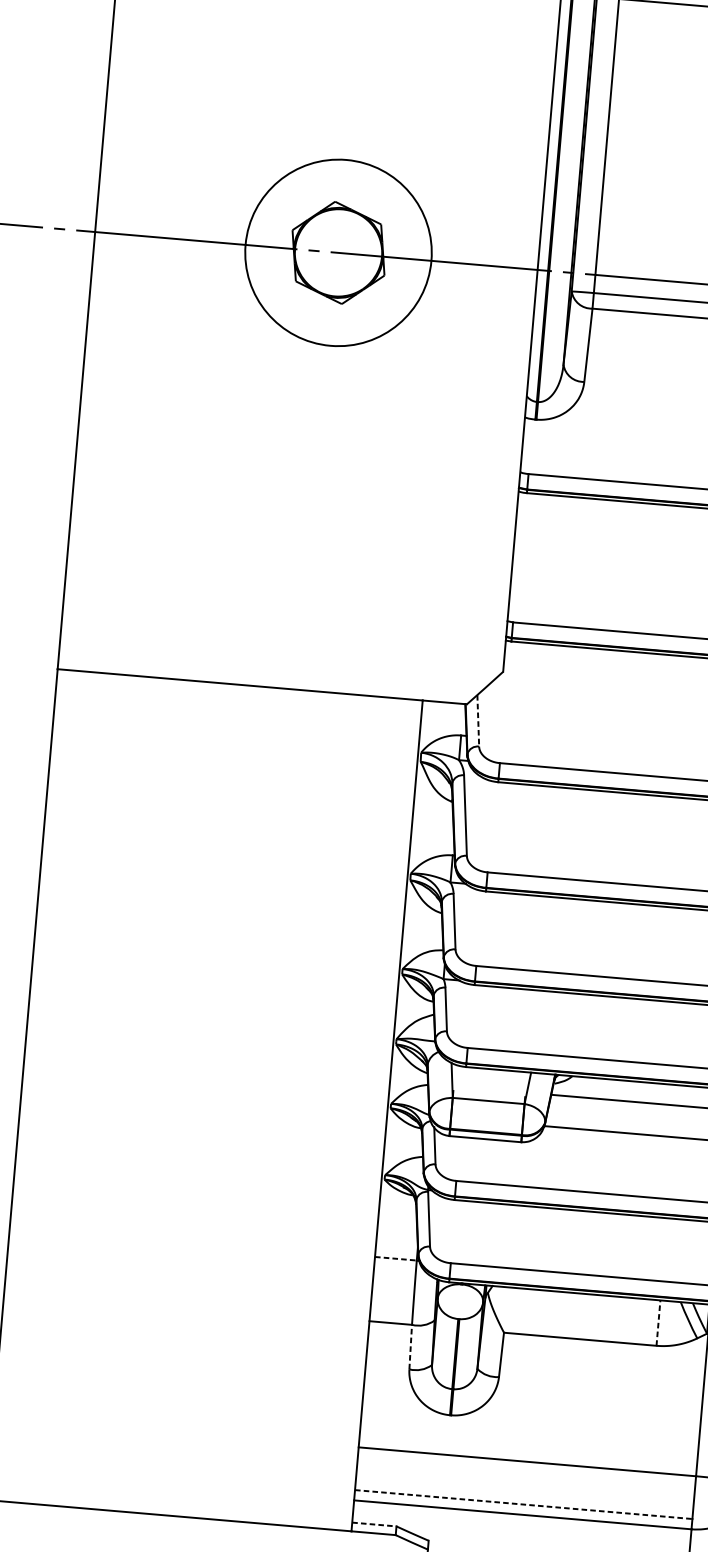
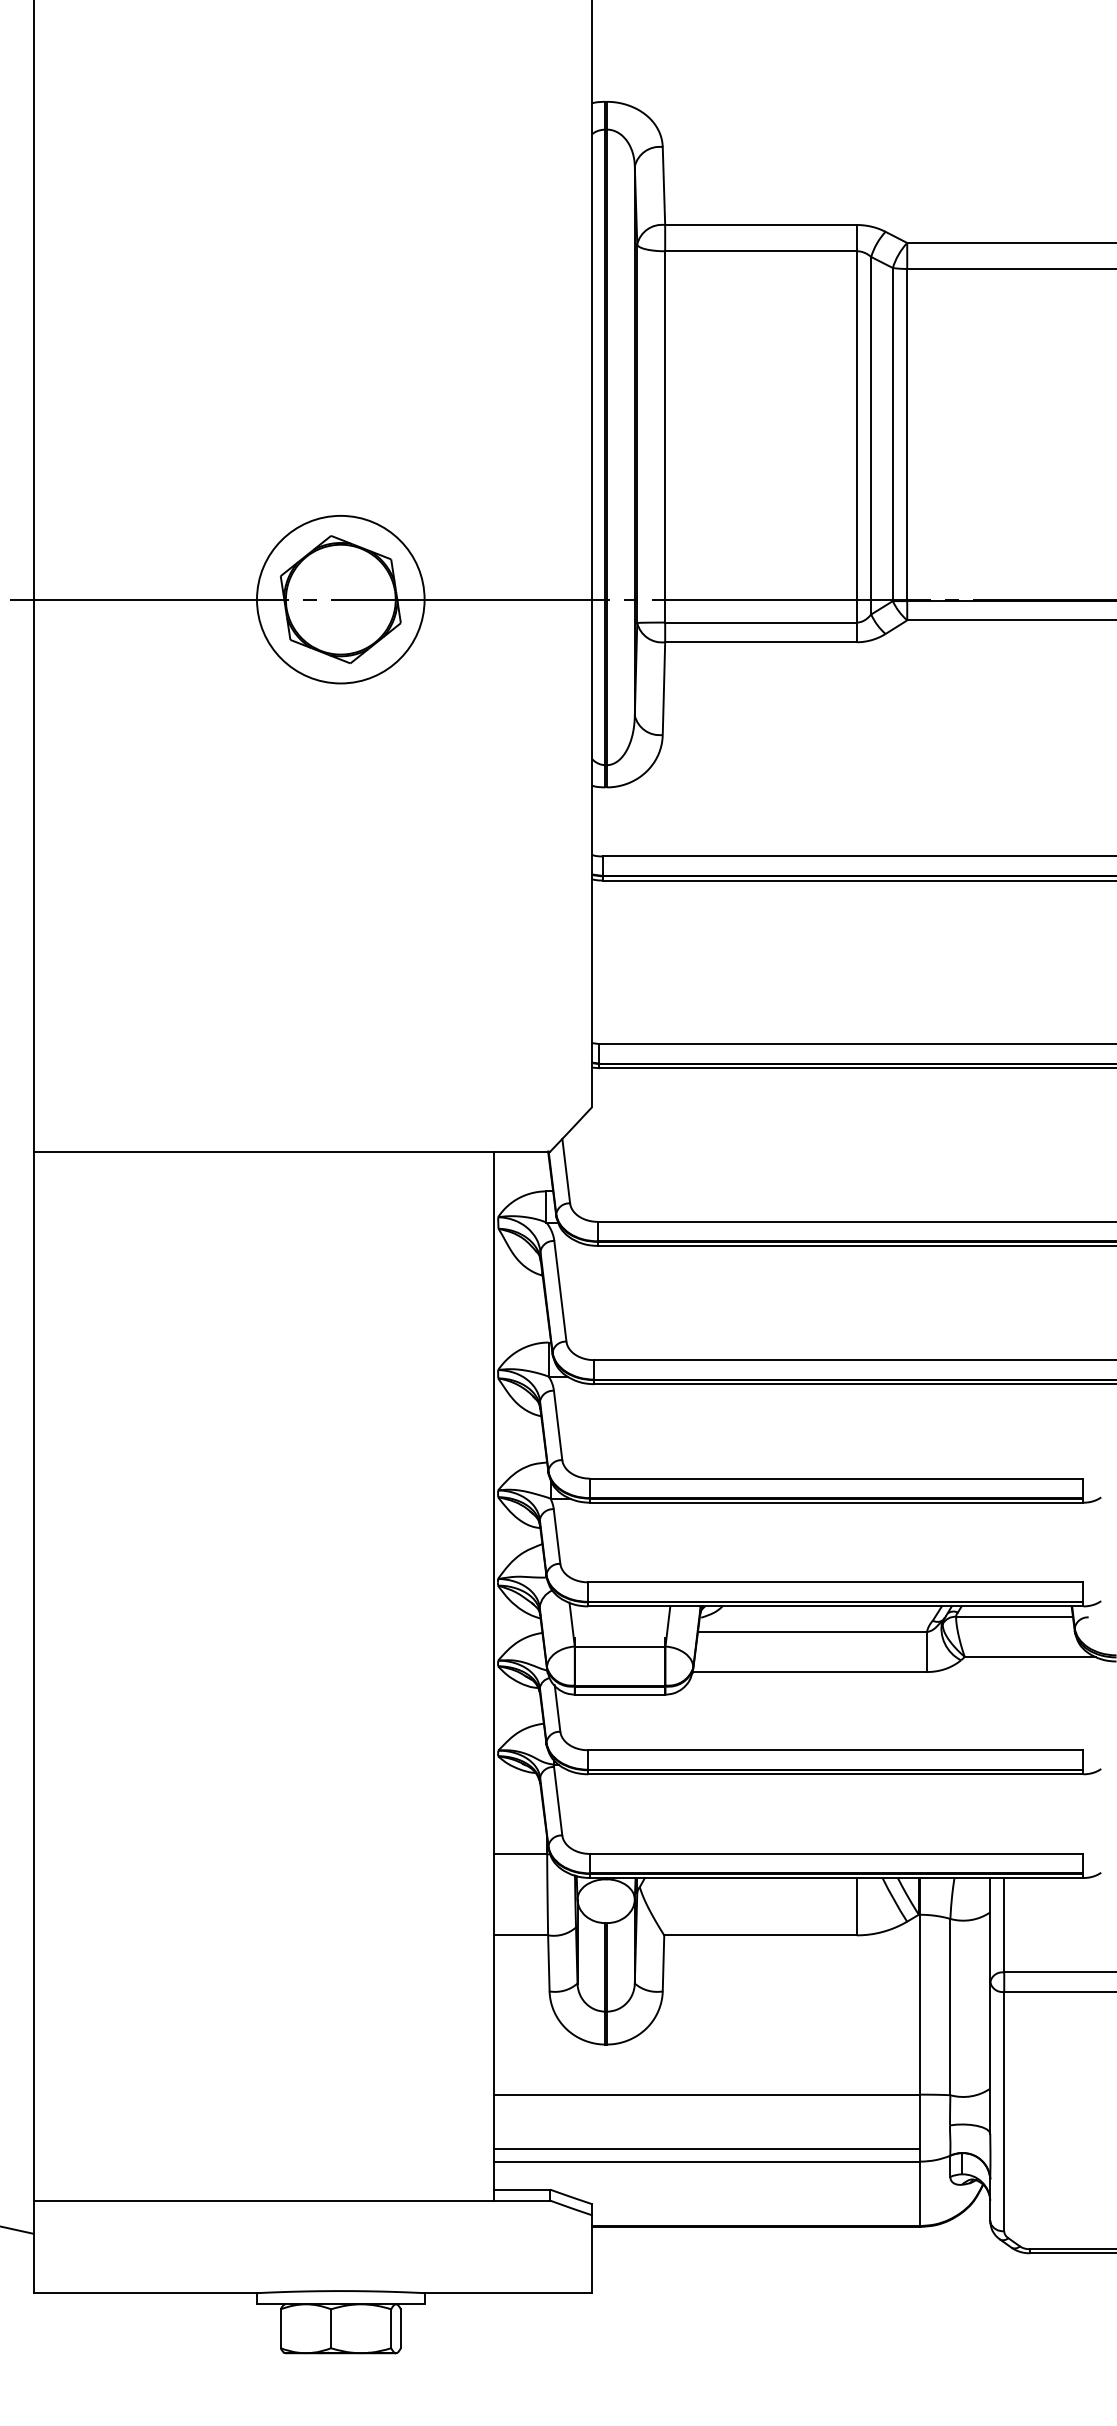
circle: (338, 252) -> (340, 599), size x0.71
line: (478, 721) -> (566, 1171), dashed -> solid
line: (396, 1258) -> (521, 1854), dashed -> solid
line: (658, 1322) -> (856, 1906), dashed -> solid
line: (410, 1346) -> (548, 1962), dashed -> solid
line: (523, 1504) -> (707, 2148), dashed -> solid
line: (374, 1524) -> (522, 2189), dashed -> solid

